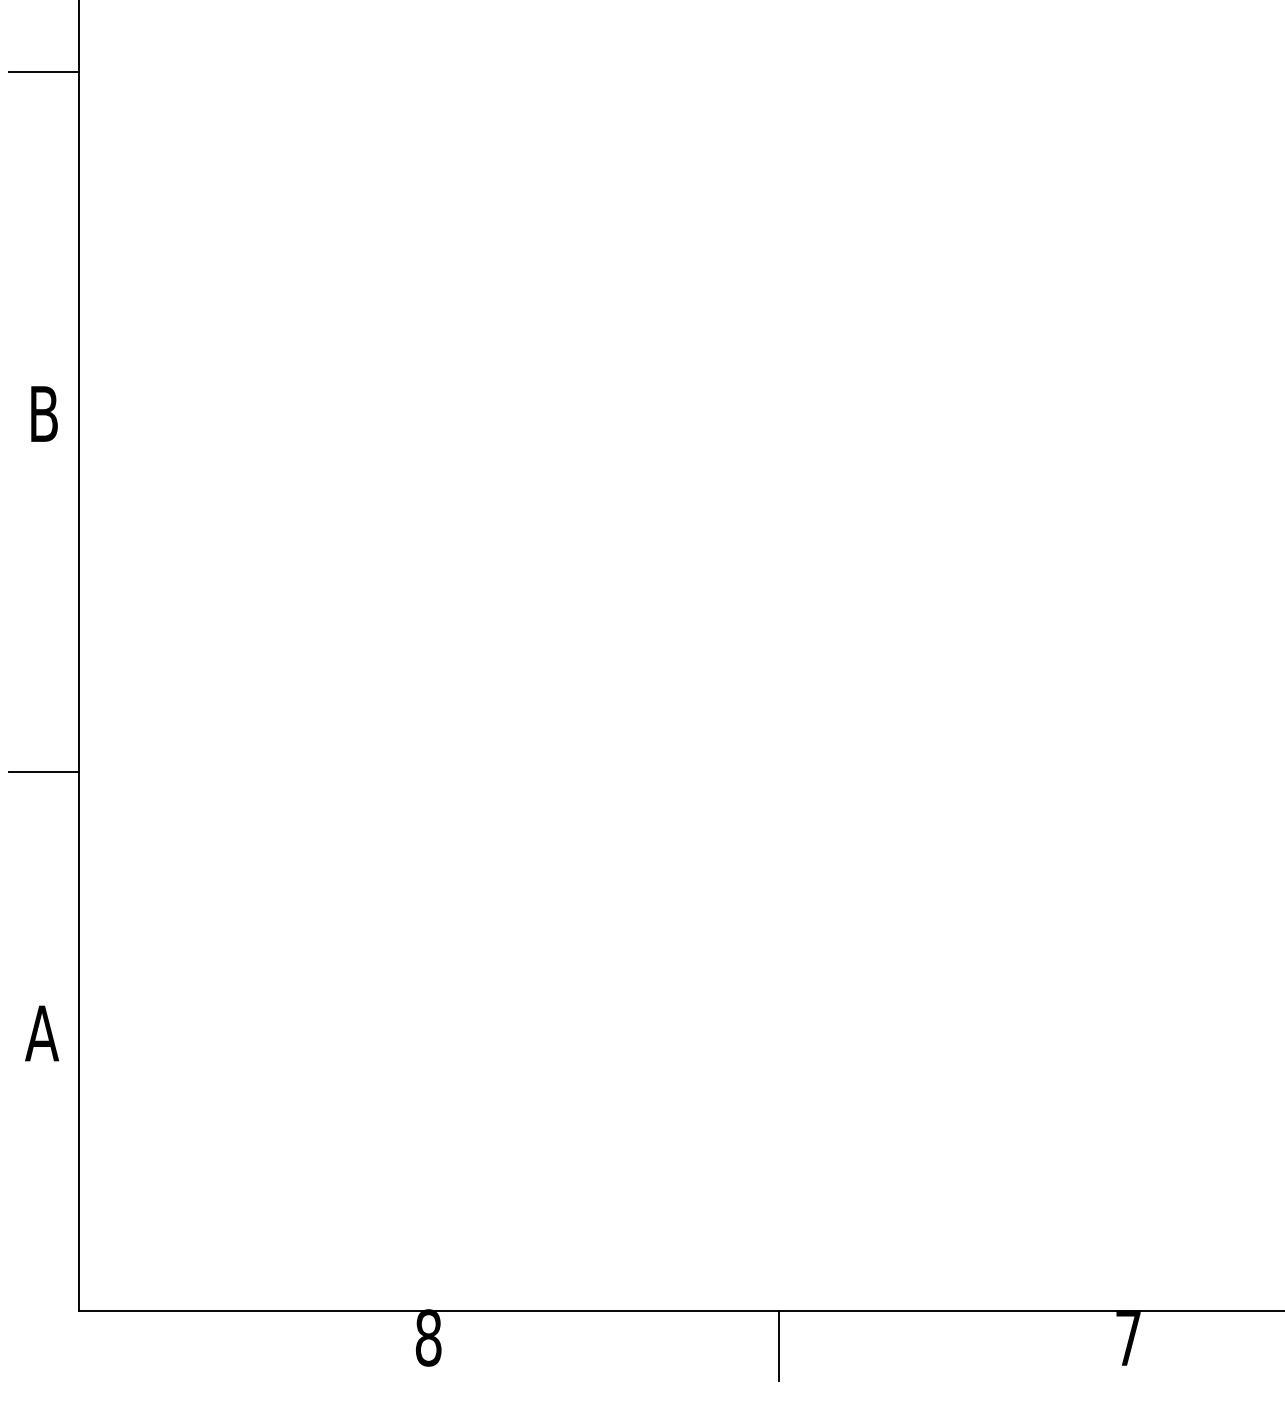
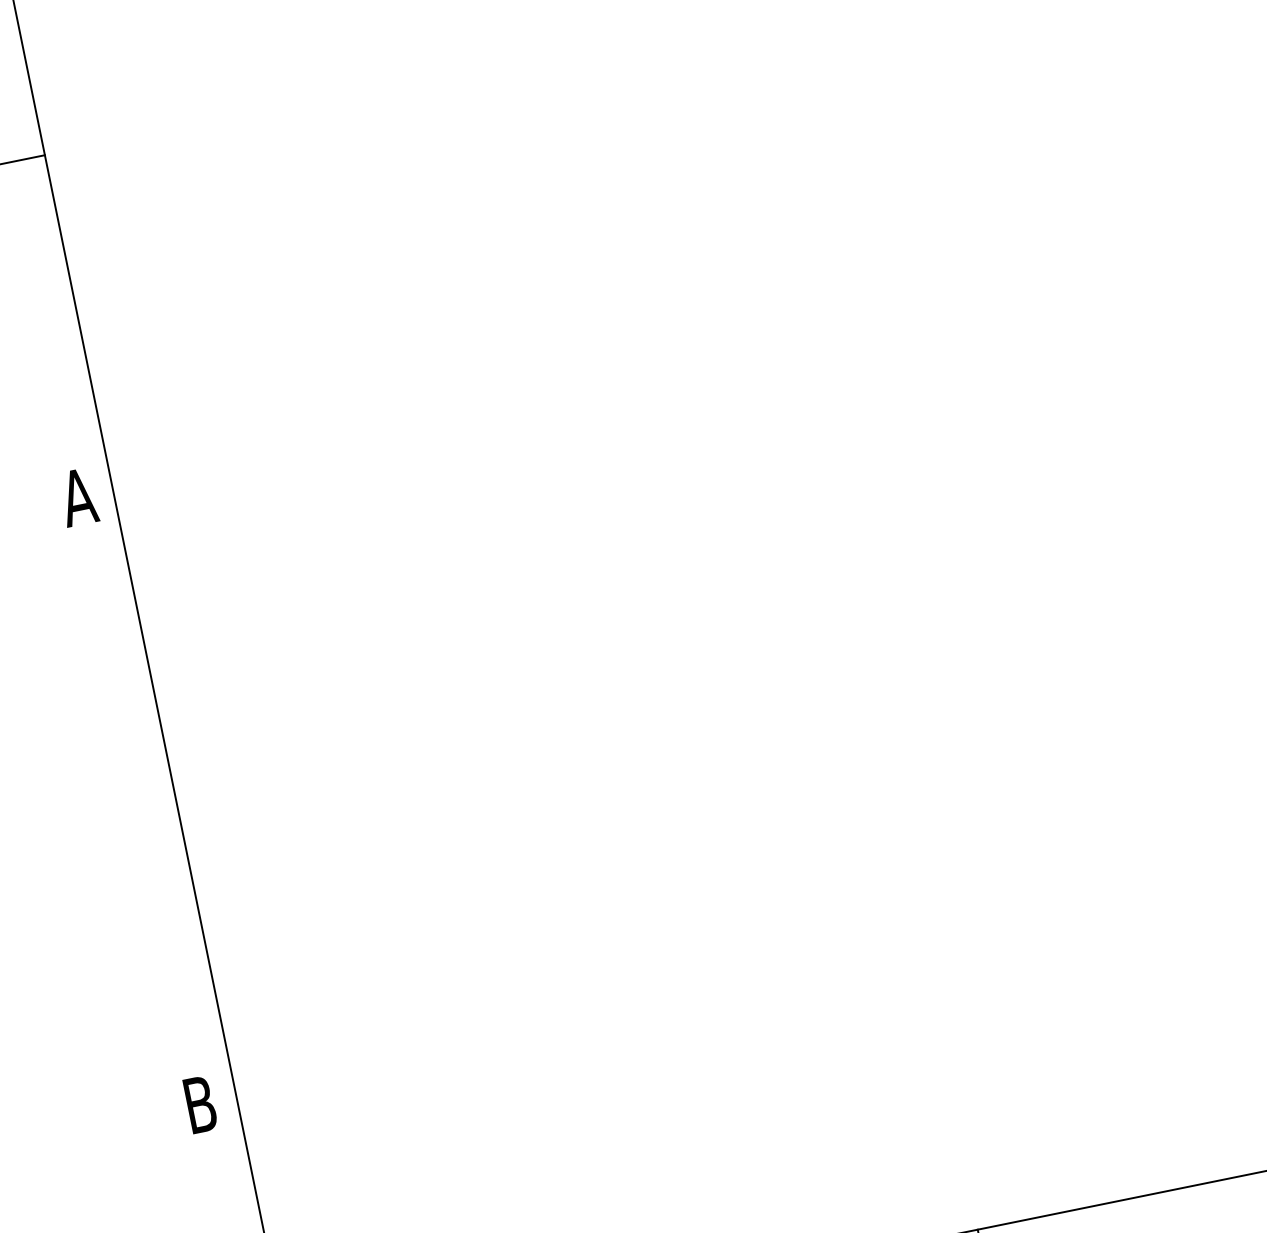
text: (43, 413) -> (77, 496), B -> A
line: (44, 772) -> (150, 848), removed
text: (41, 1033) -> (199, 1104), A -> B

